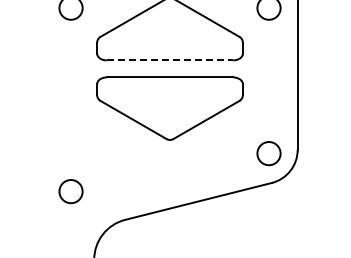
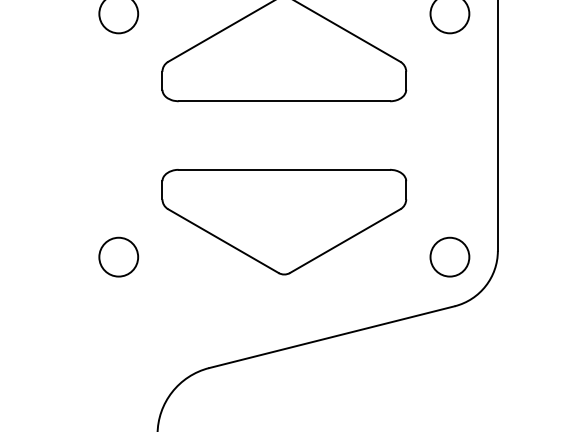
line: (170, 60) -> (285, 101), dashed -> solid
part: (169, 108) -> (283, 221), moved
circle: (70, 191) -> (117, 256), moved

